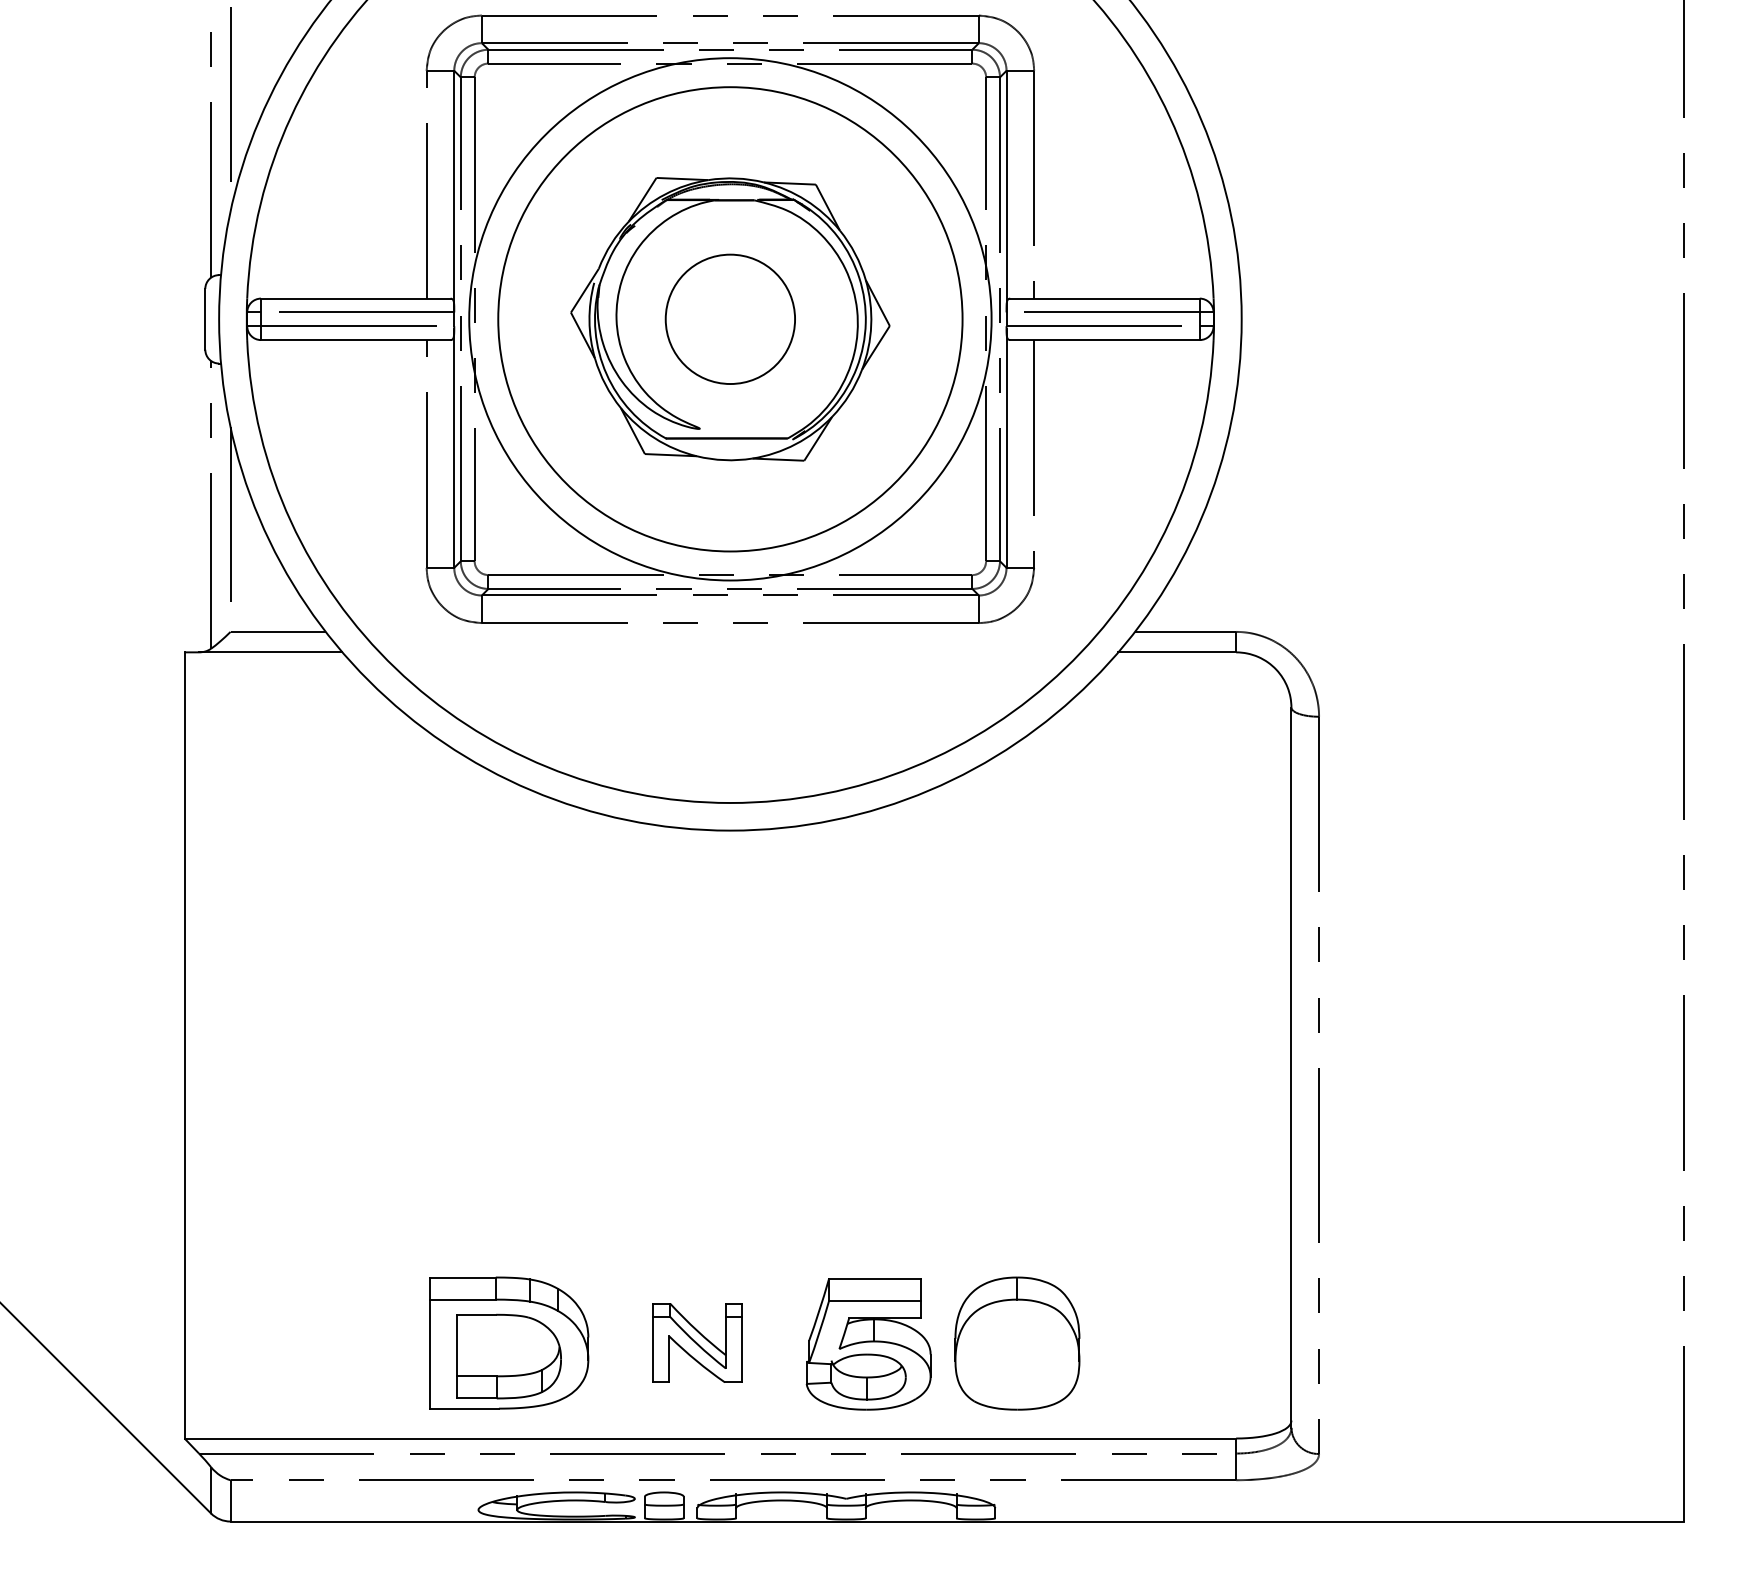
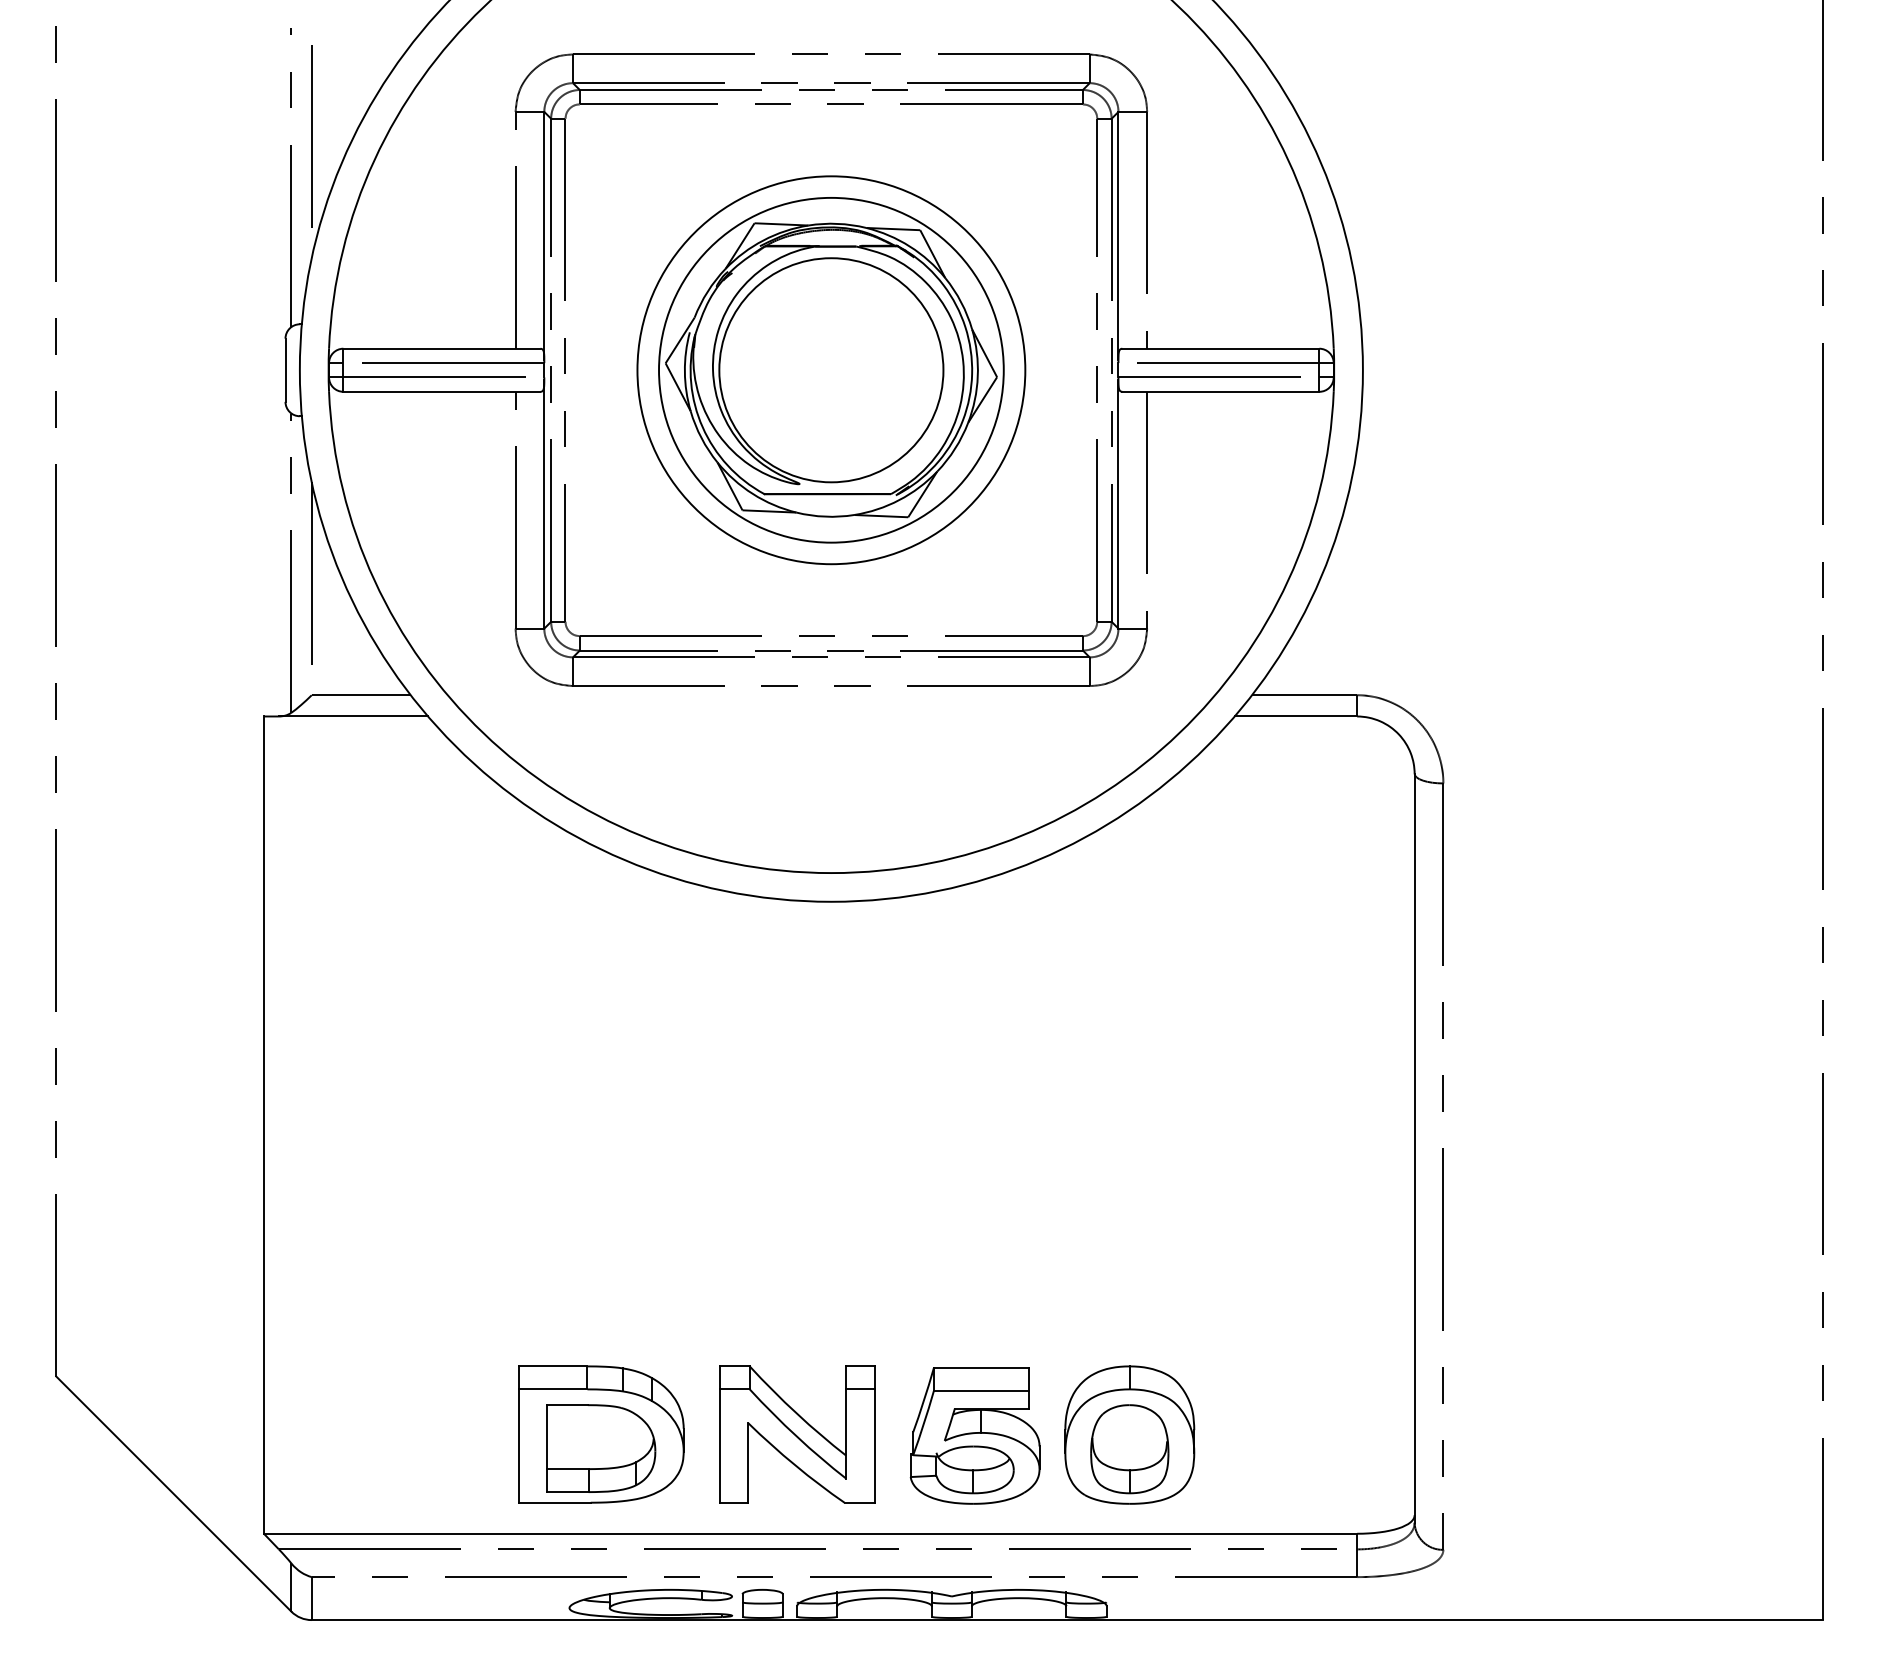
circle: (730, 318) -> (831, 369), size x0.71
circle: (730, 319) -> (831, 370), size x0.71
circle: (730, 319) -> (831, 370), size x1.67
part: (697, 1343) -> (797, 1434), size x1.67
part: (1017, 1357) -> (1129, 1449), added

